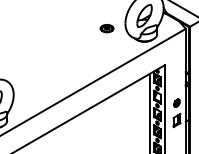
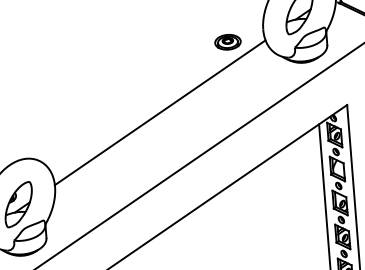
line: (69, 61) -> (159, 112), added

